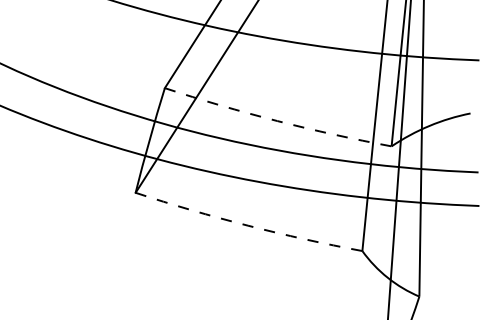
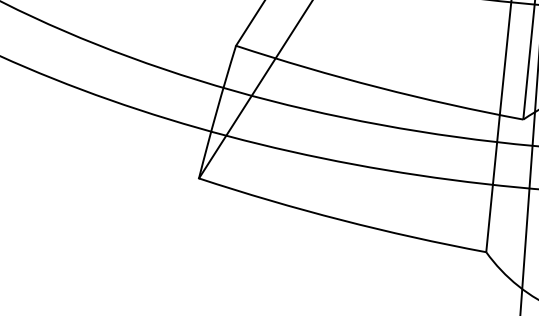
arc: (277, 121) -> (378, 88), dashed -> solid
arc: (248, 225) -> (341, 219), dashed -> solid

